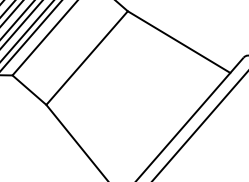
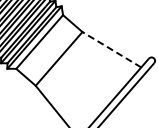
line: (178, 41) -> (111, 49), solid -> dashed

